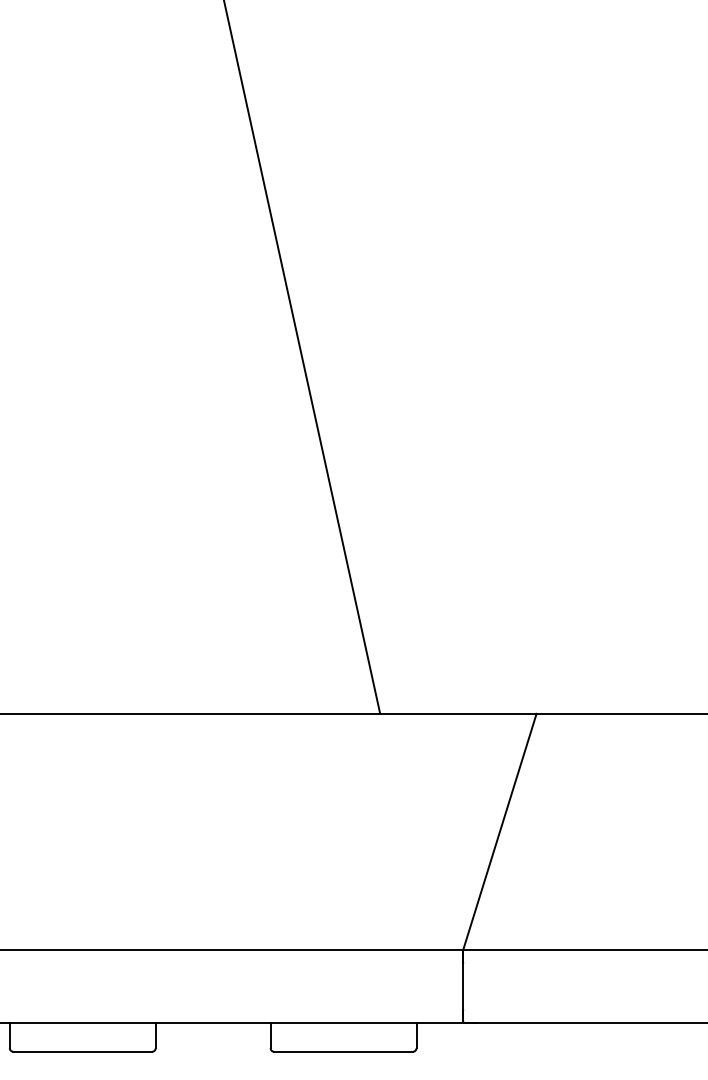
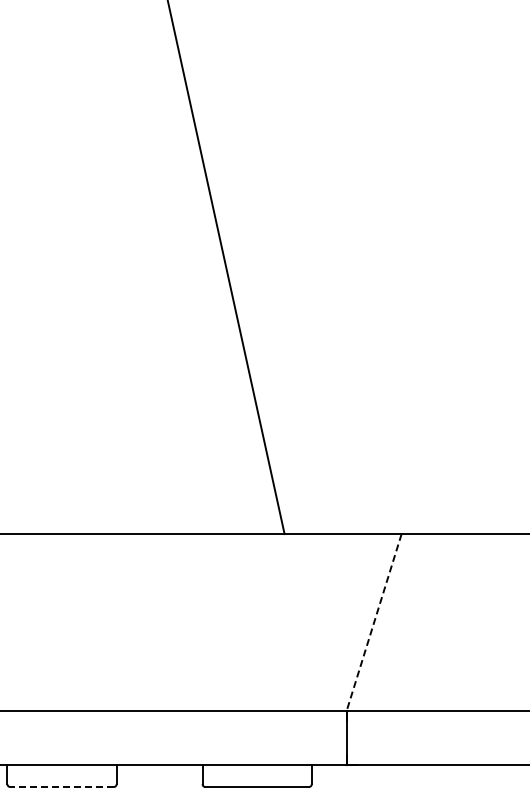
line: (500, 832) -> (374, 622), solid -> dashed
line: (83, 1051) -> (62, 786), solid -> dashed

